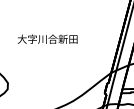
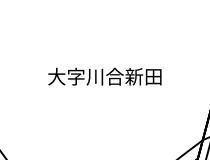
text: (47, 38) -> (104, 75), moved

